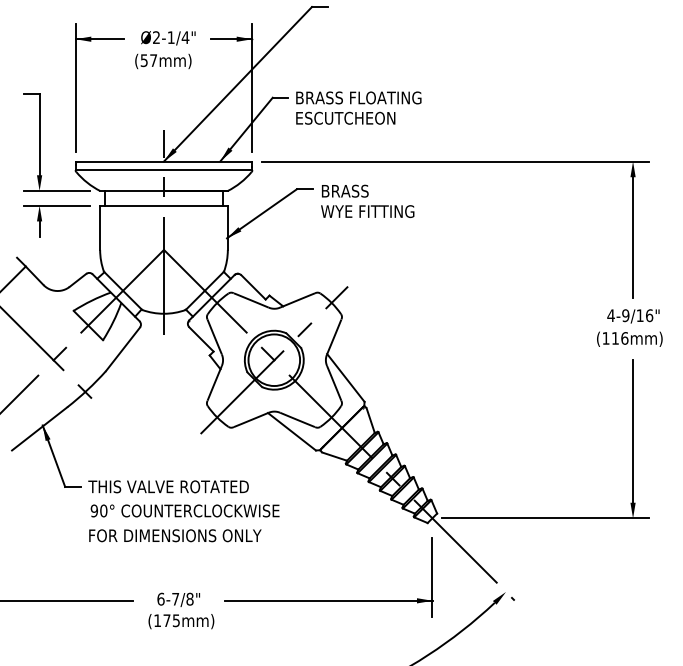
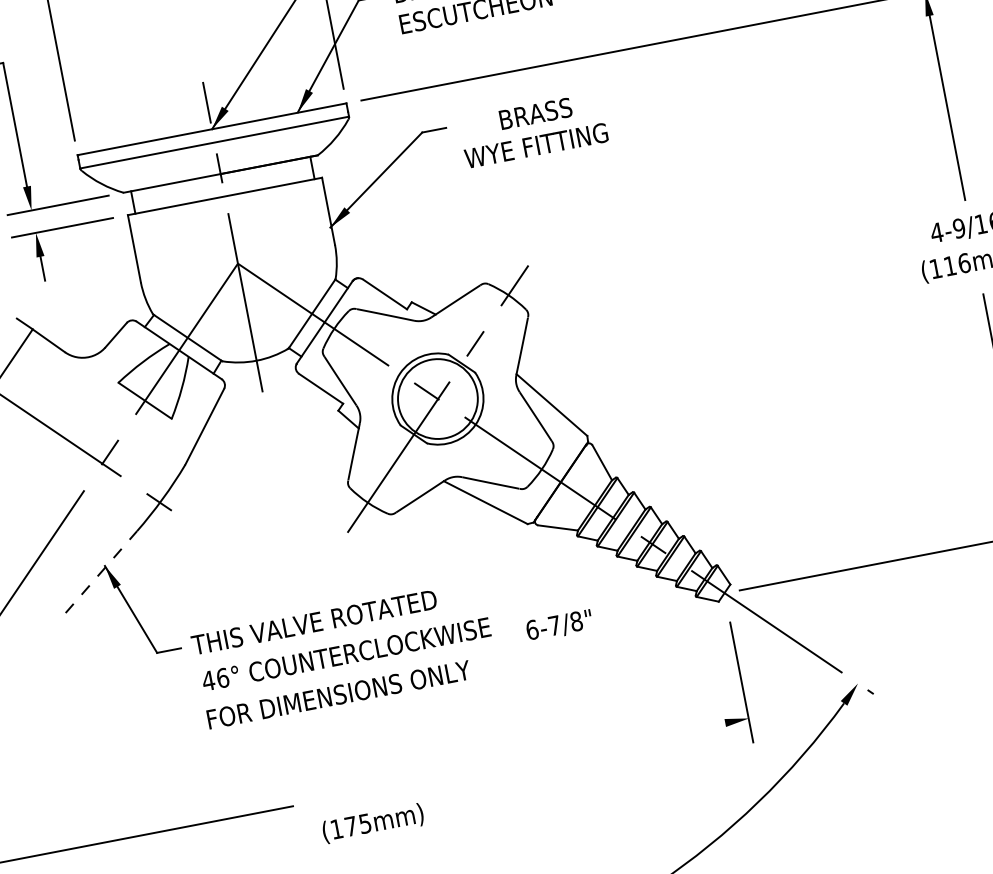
text: (345, 190) -> (535, 112), moved
line: (40, 428) -> (102, 571), solid -> dashed
text: (98, 510) -> (214, 678), 90° -> 46°
text: (178, 599) -> (559, 625), moved
line: (328, 600) -> (590, 748), removed

